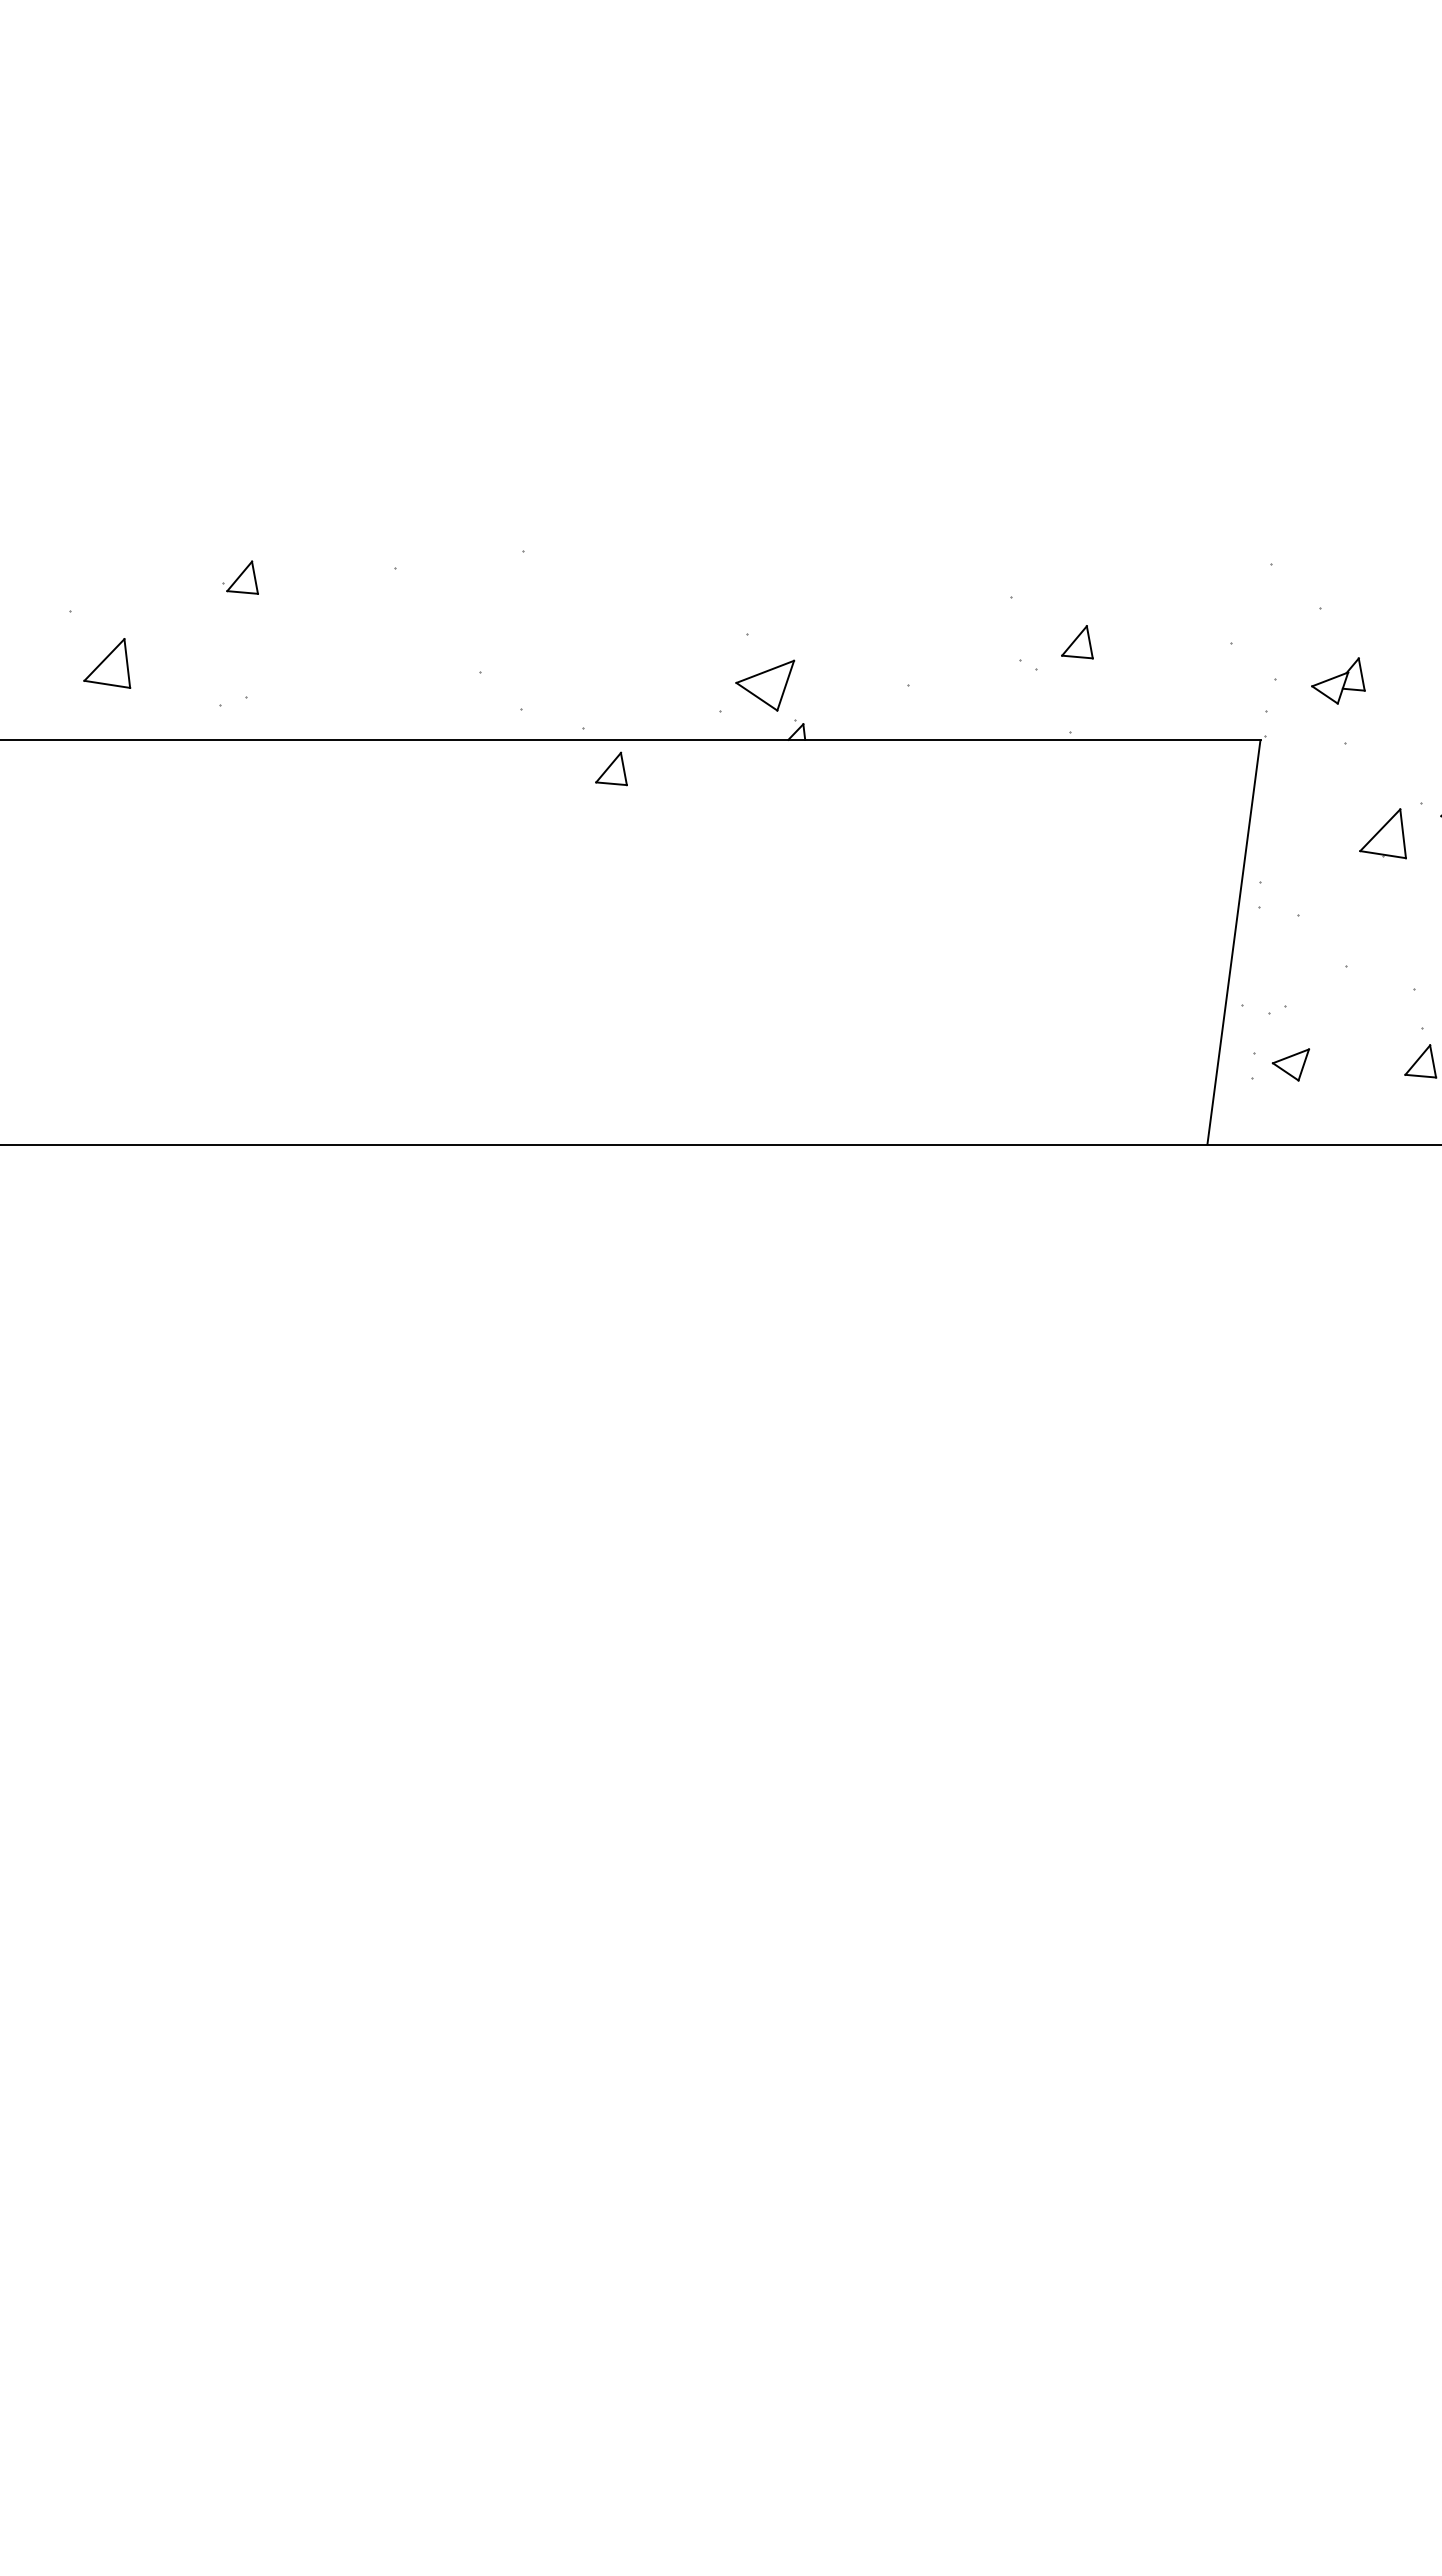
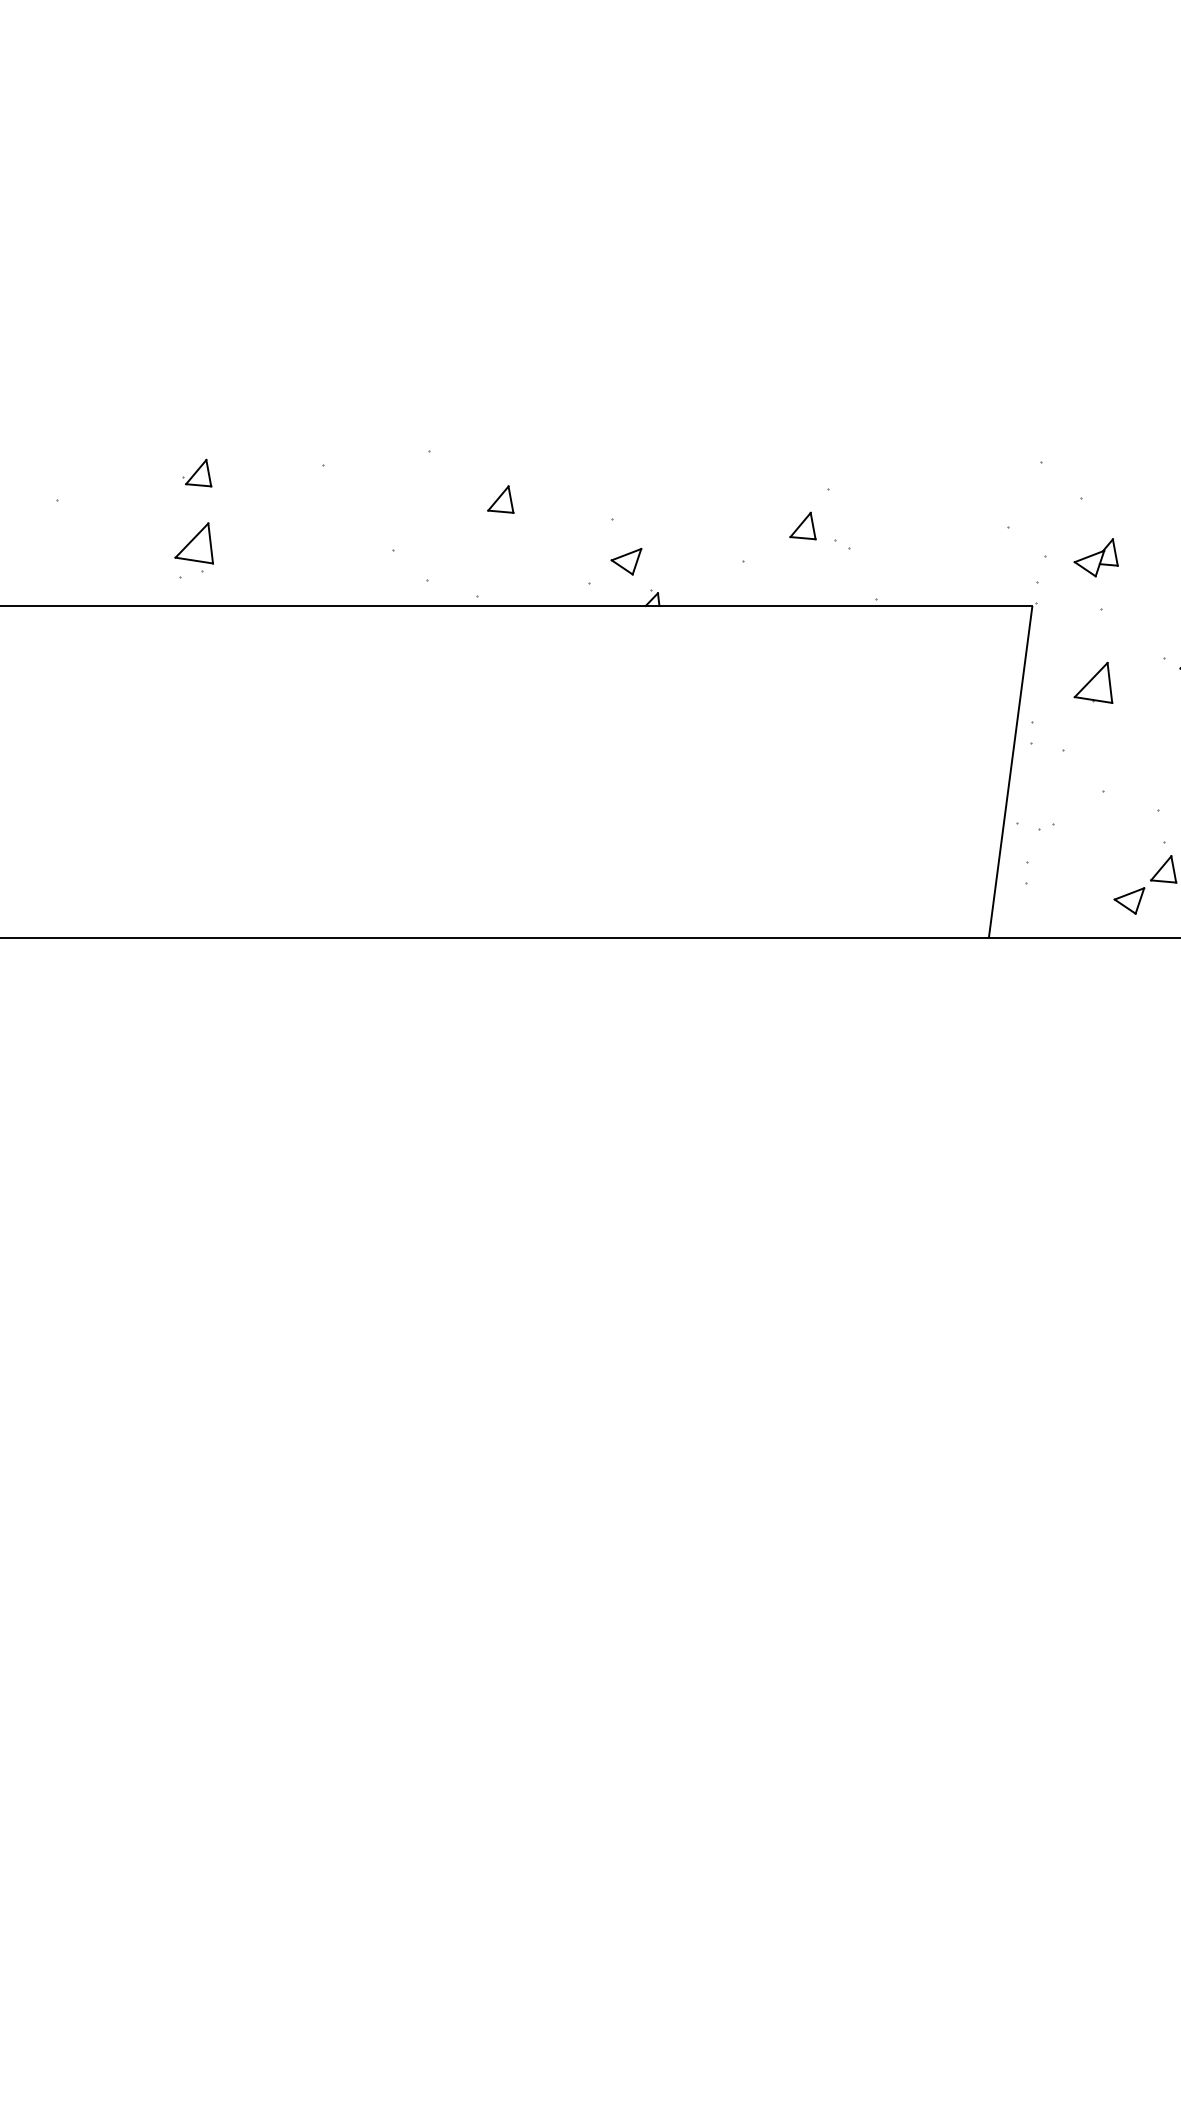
part: (1077, 642) -> (803, 526), moved
part: (107, 663) -> (194, 543), moved
part: (764, 685) -> (626, 561), size x0.62
part: (611, 768) -> (500, 499), moved
part: (1382, 833) -> (1093, 682), moved
part: (1290, 1064) -> (1129, 900), moved

